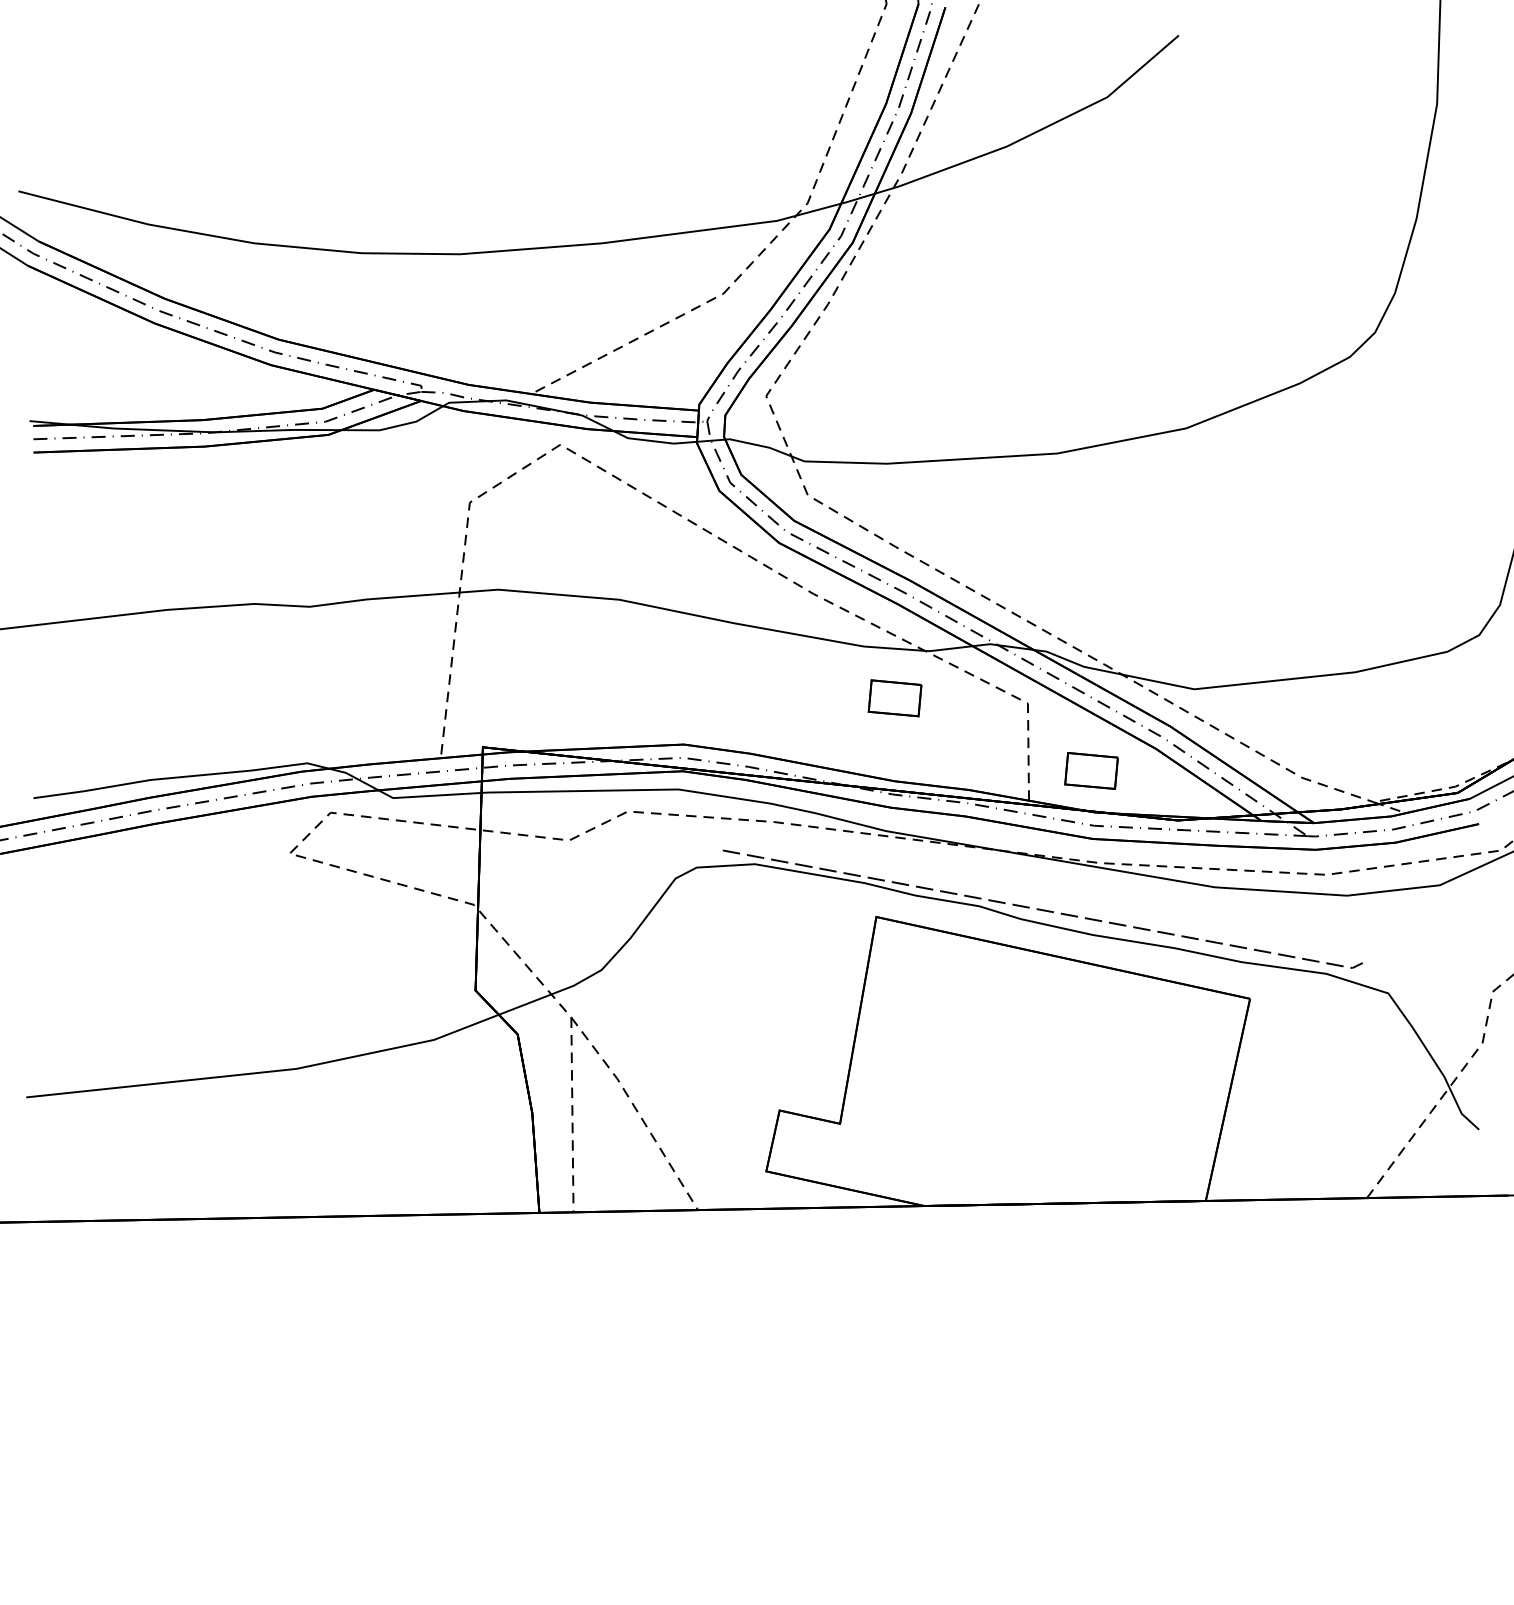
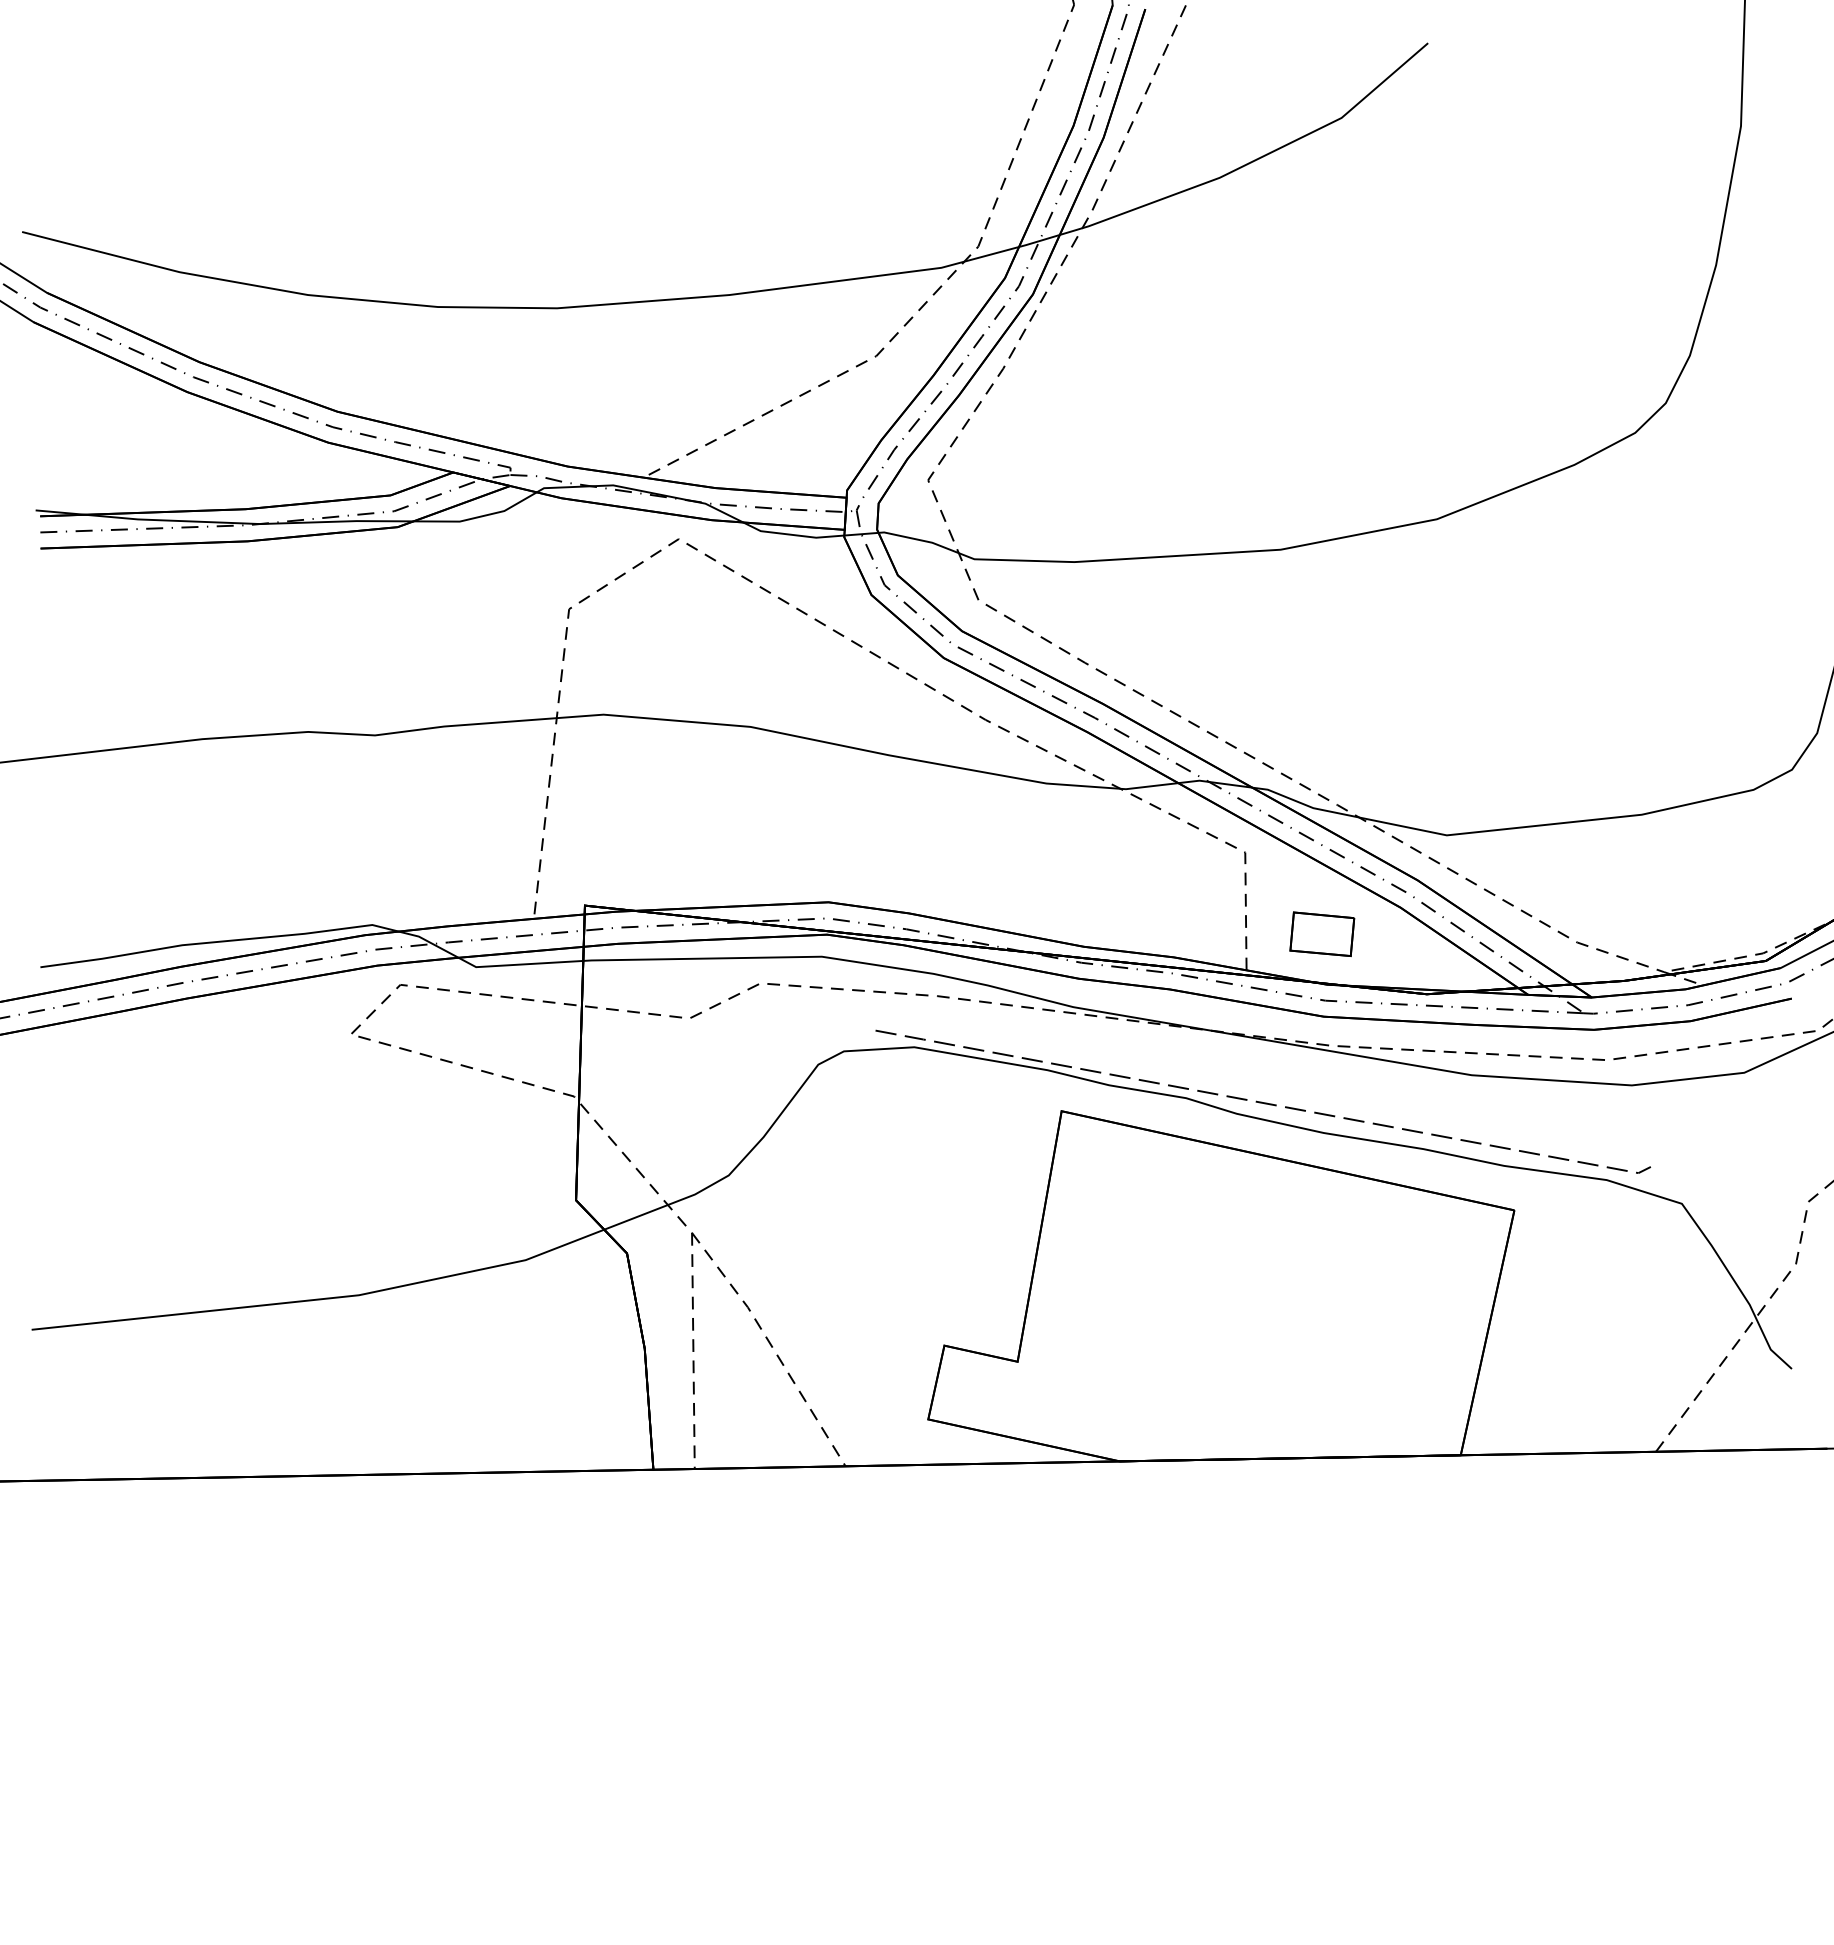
part: (895, 697) -> (1084, 845), removed

